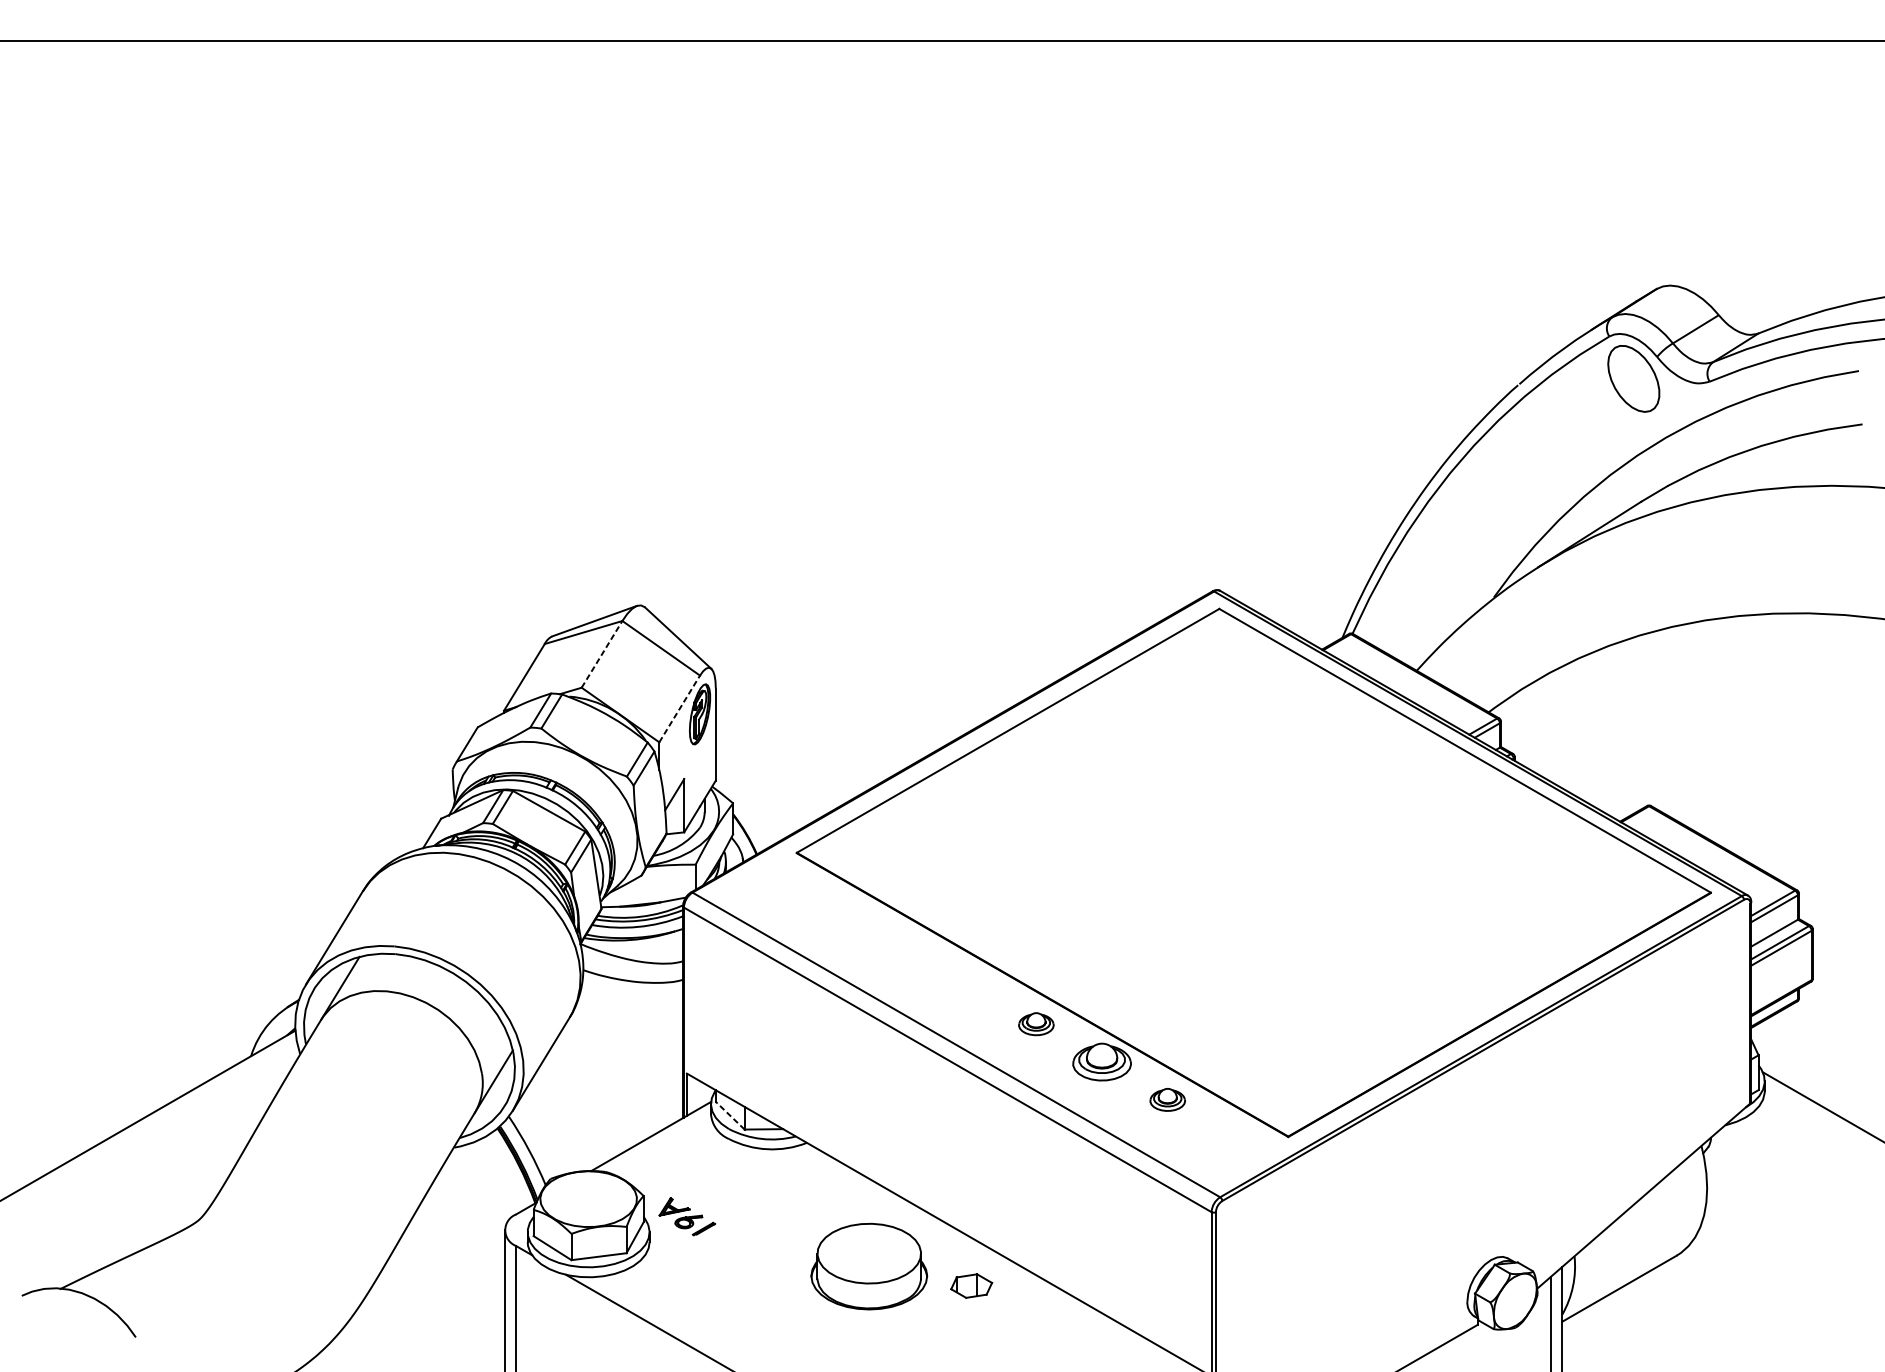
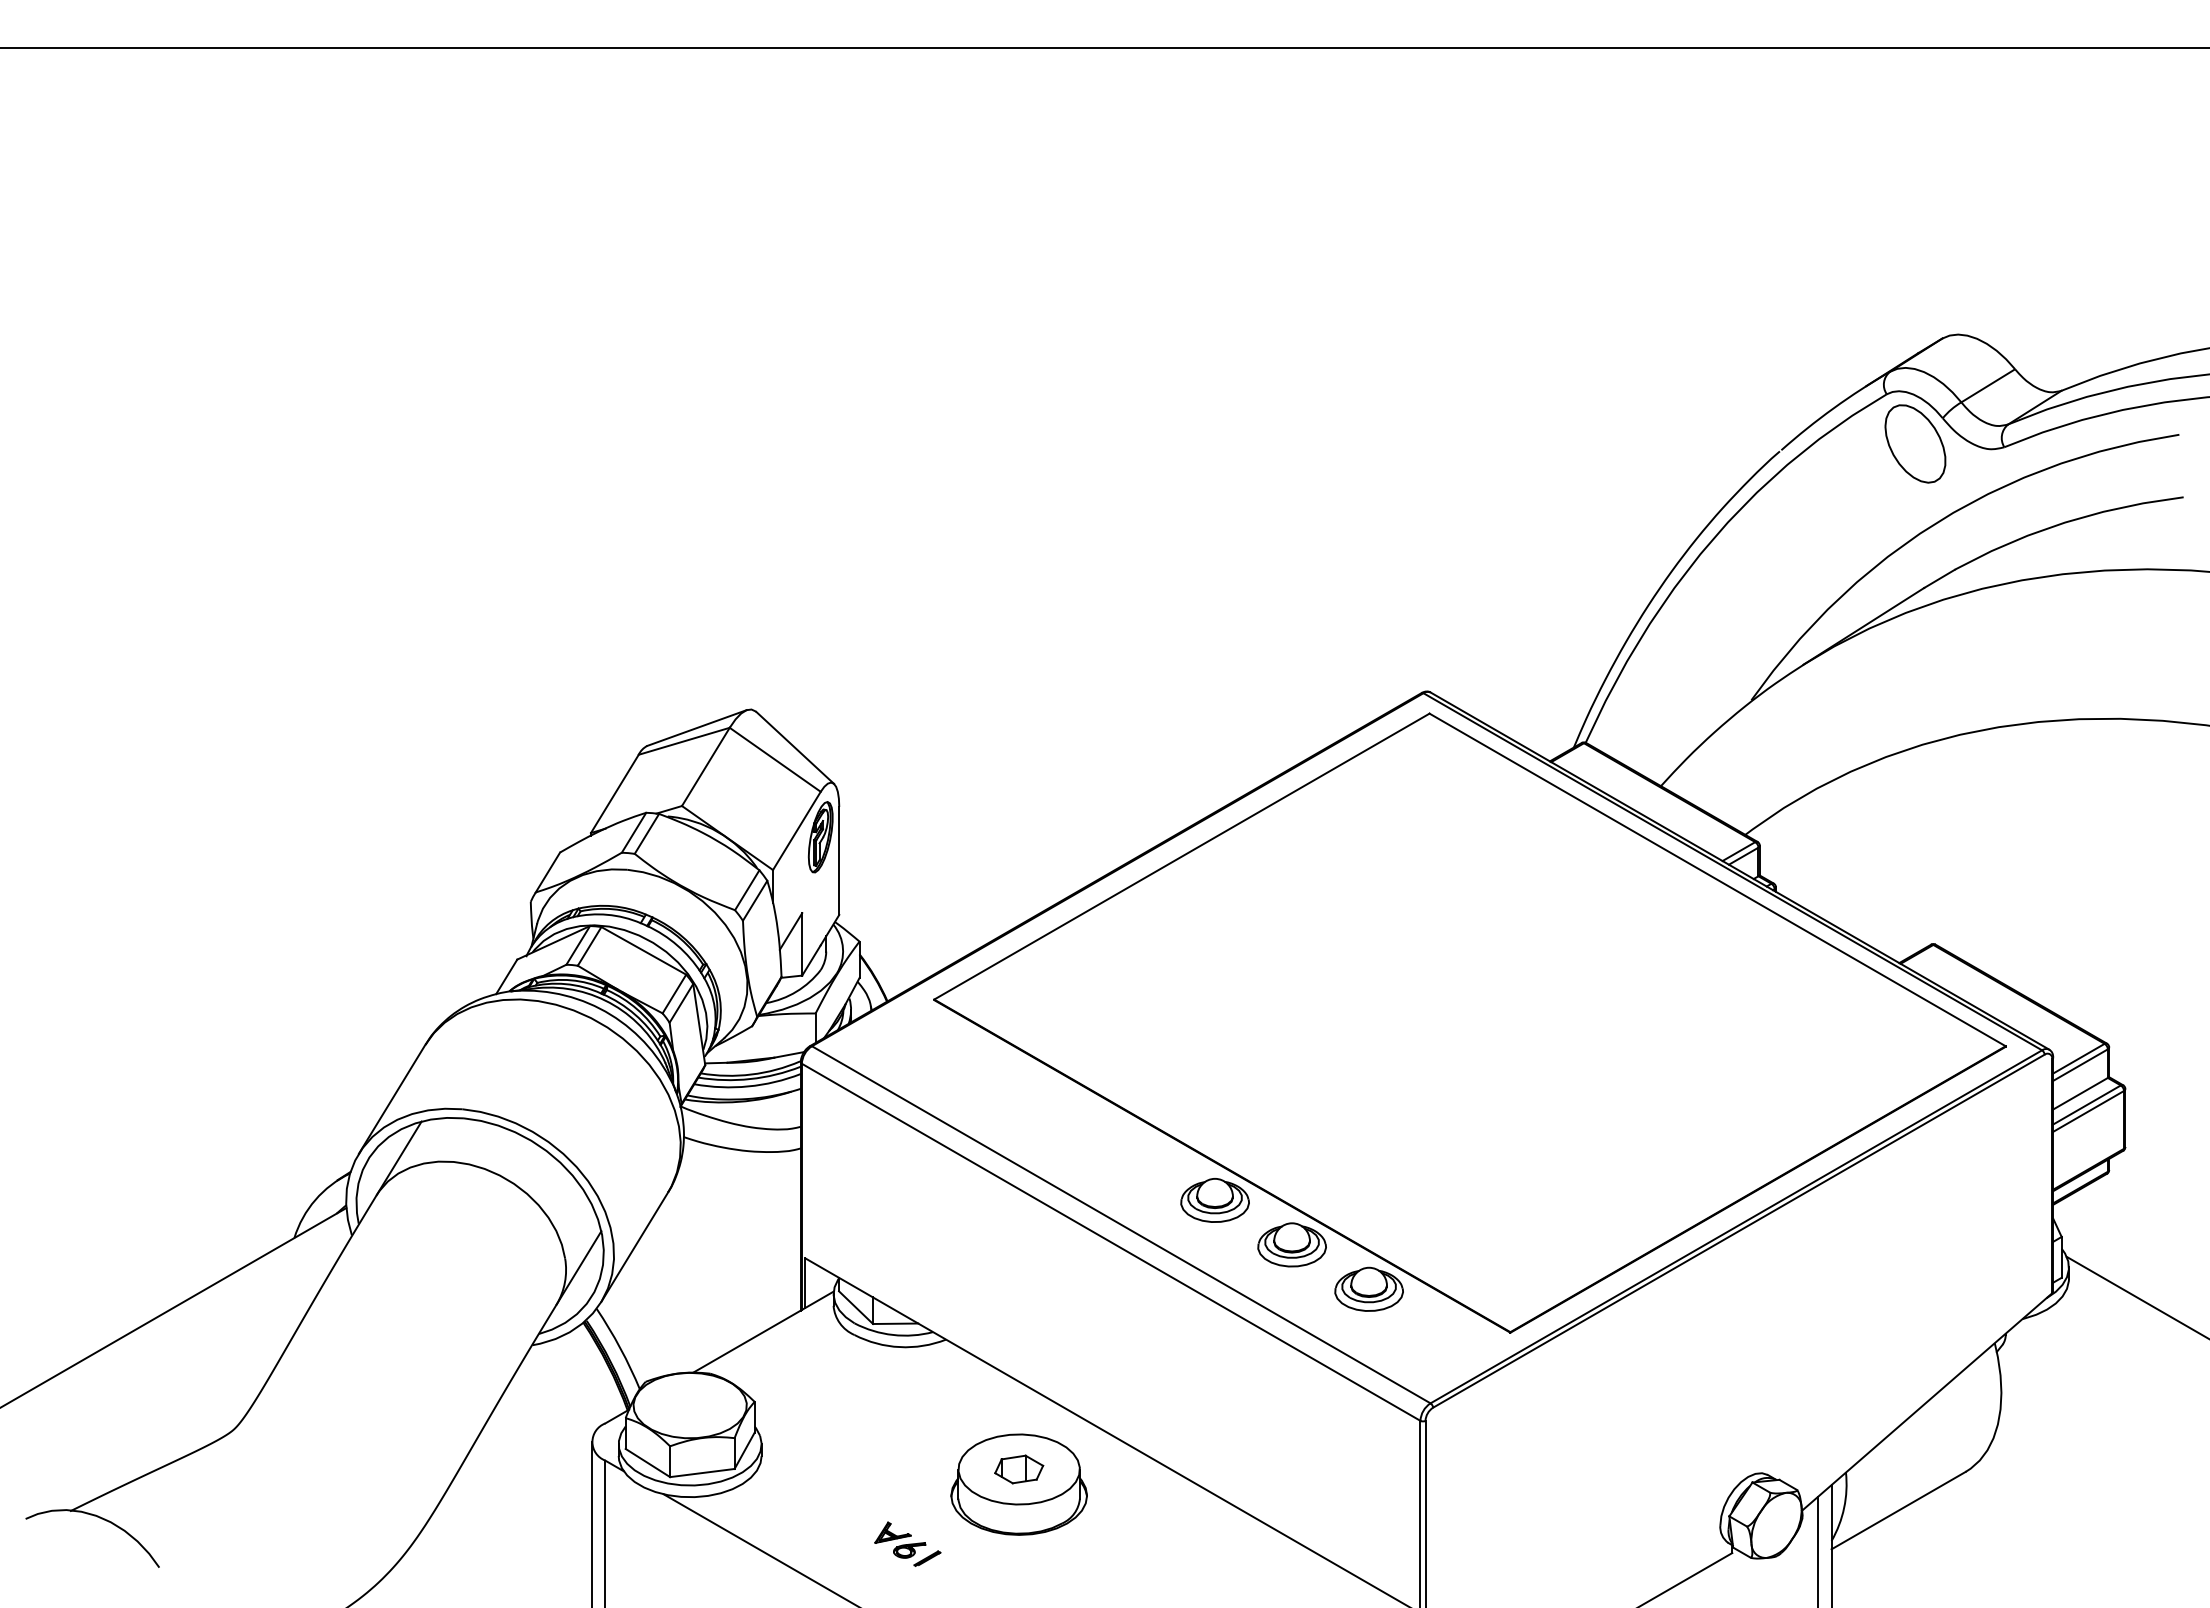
line: (601, 654) -> (705, 766), dashed -> solid
line: (679, 708) -> (796, 830), dashed -> solid
part: (1035, 1024) -> (1214, 1200), size x1.67
part: (1167, 1099) -> (1368, 1288), size x1.67
line: (730, 1115) -> (856, 1307), dashed -> solid
part: (687, 1216) -> (907, 1543), moved
part: (971, 1286) -> (1019, 1469), moved

